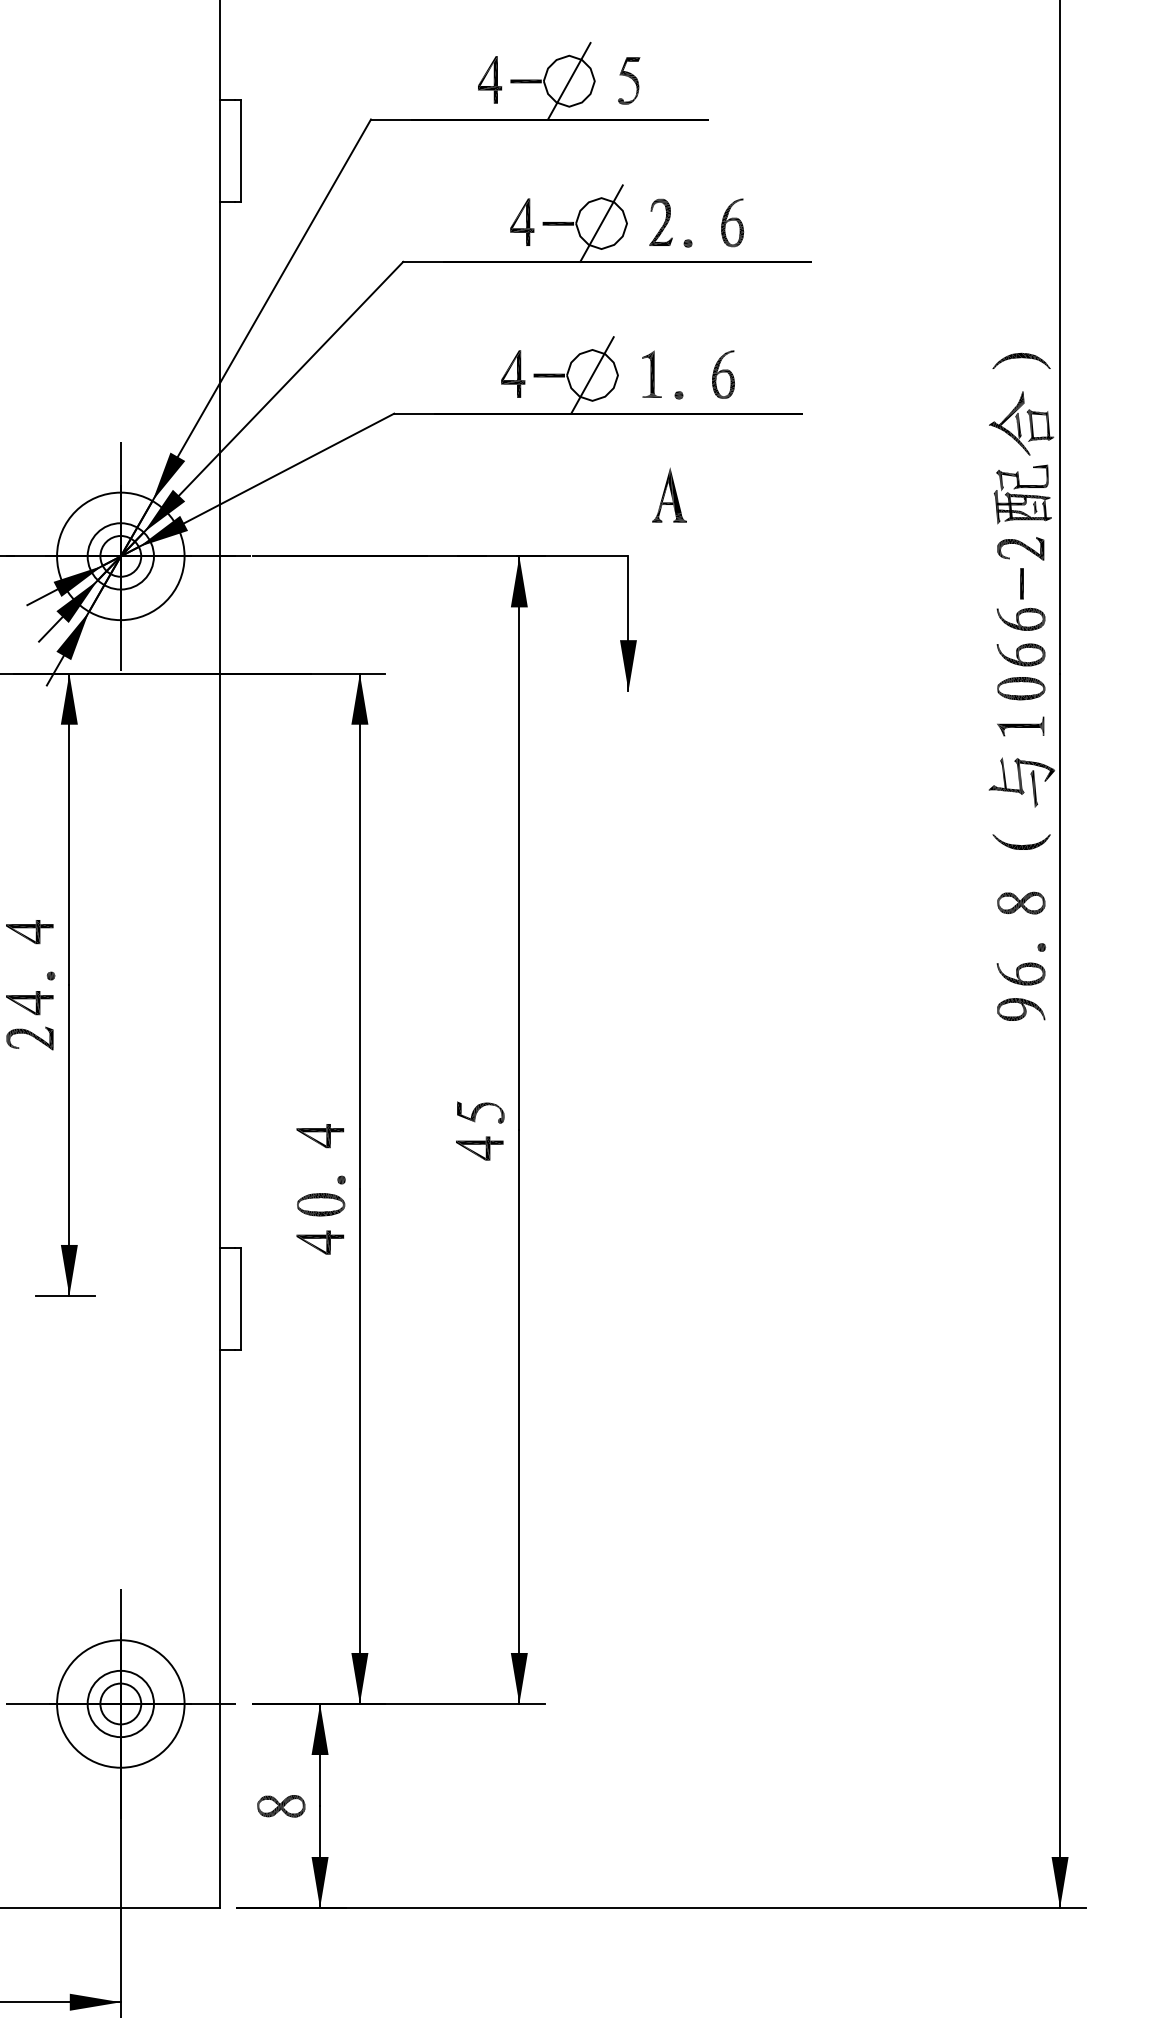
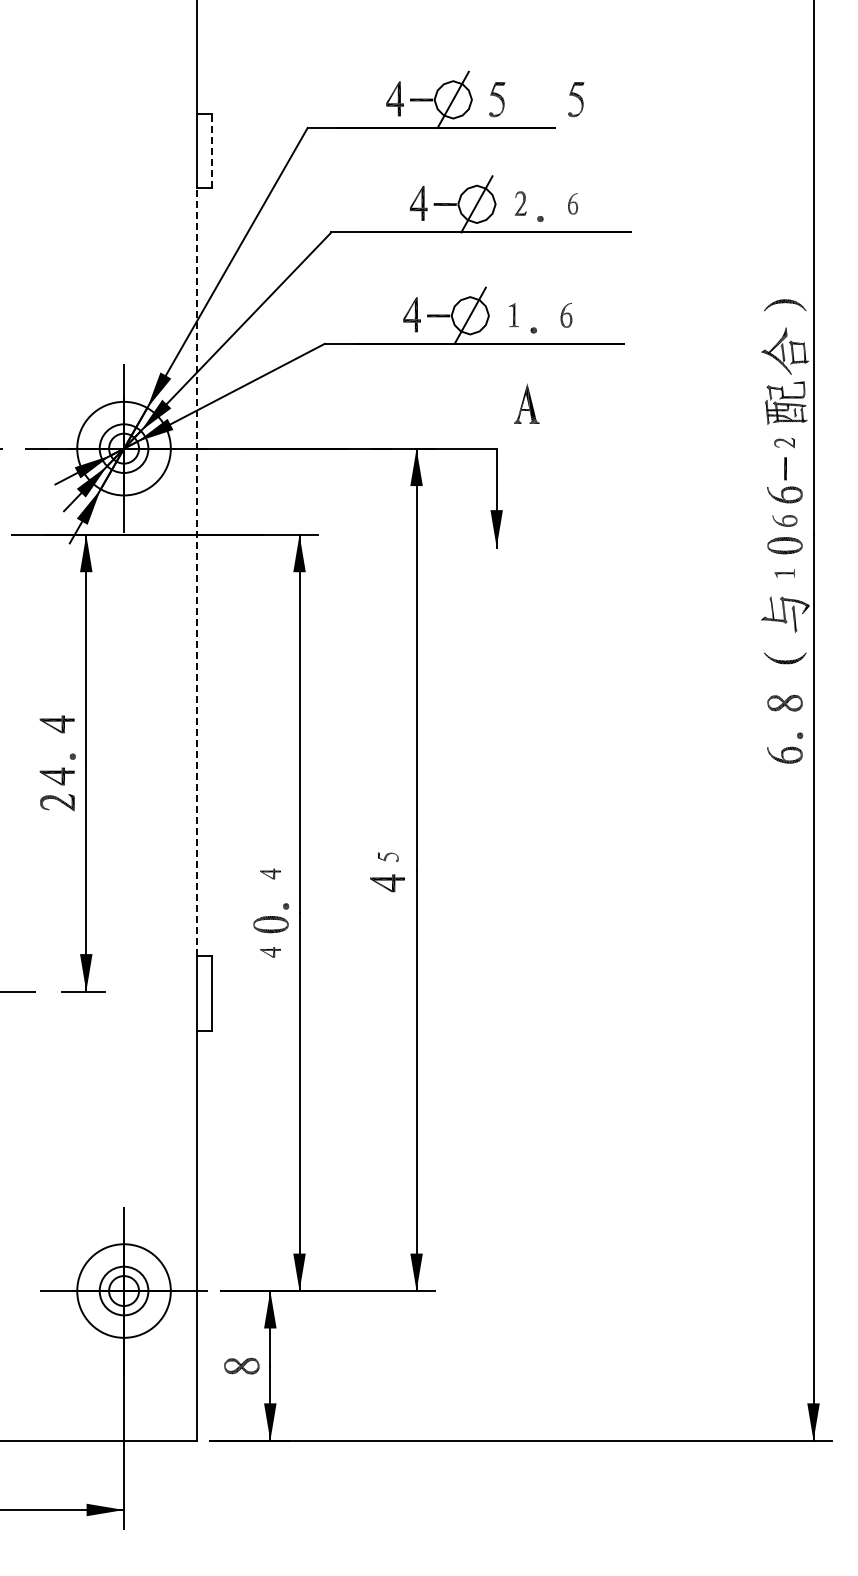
part: (737, 80) -> (576, 99), added
line: (241, 150) -> (212, 150), solid -> dashed
part: (660, 222) -> (520, 203), size x0.7
part: (731, 222) -> (572, 203), size x0.6
part: (651, 373) -> (513, 314), size x0.7
part: (723, 374) -> (566, 315), size x0.7
part: (1020, 548) -> (784, 442), size x0.6
part: (1020, 654) -> (784, 520), size x0.7
line: (220, 725) -> (197, 572), solid -> dashed
part: (1020, 726) -> (784, 573), size x0.6
part: (1020, 1008) -> (784, 780), removed
part: (481, 1113) -> (388, 857), size x0.6
part: (320, 1135) -> (270, 873), size x0.6
part: (320, 1242) -> (270, 952), size x0.6

